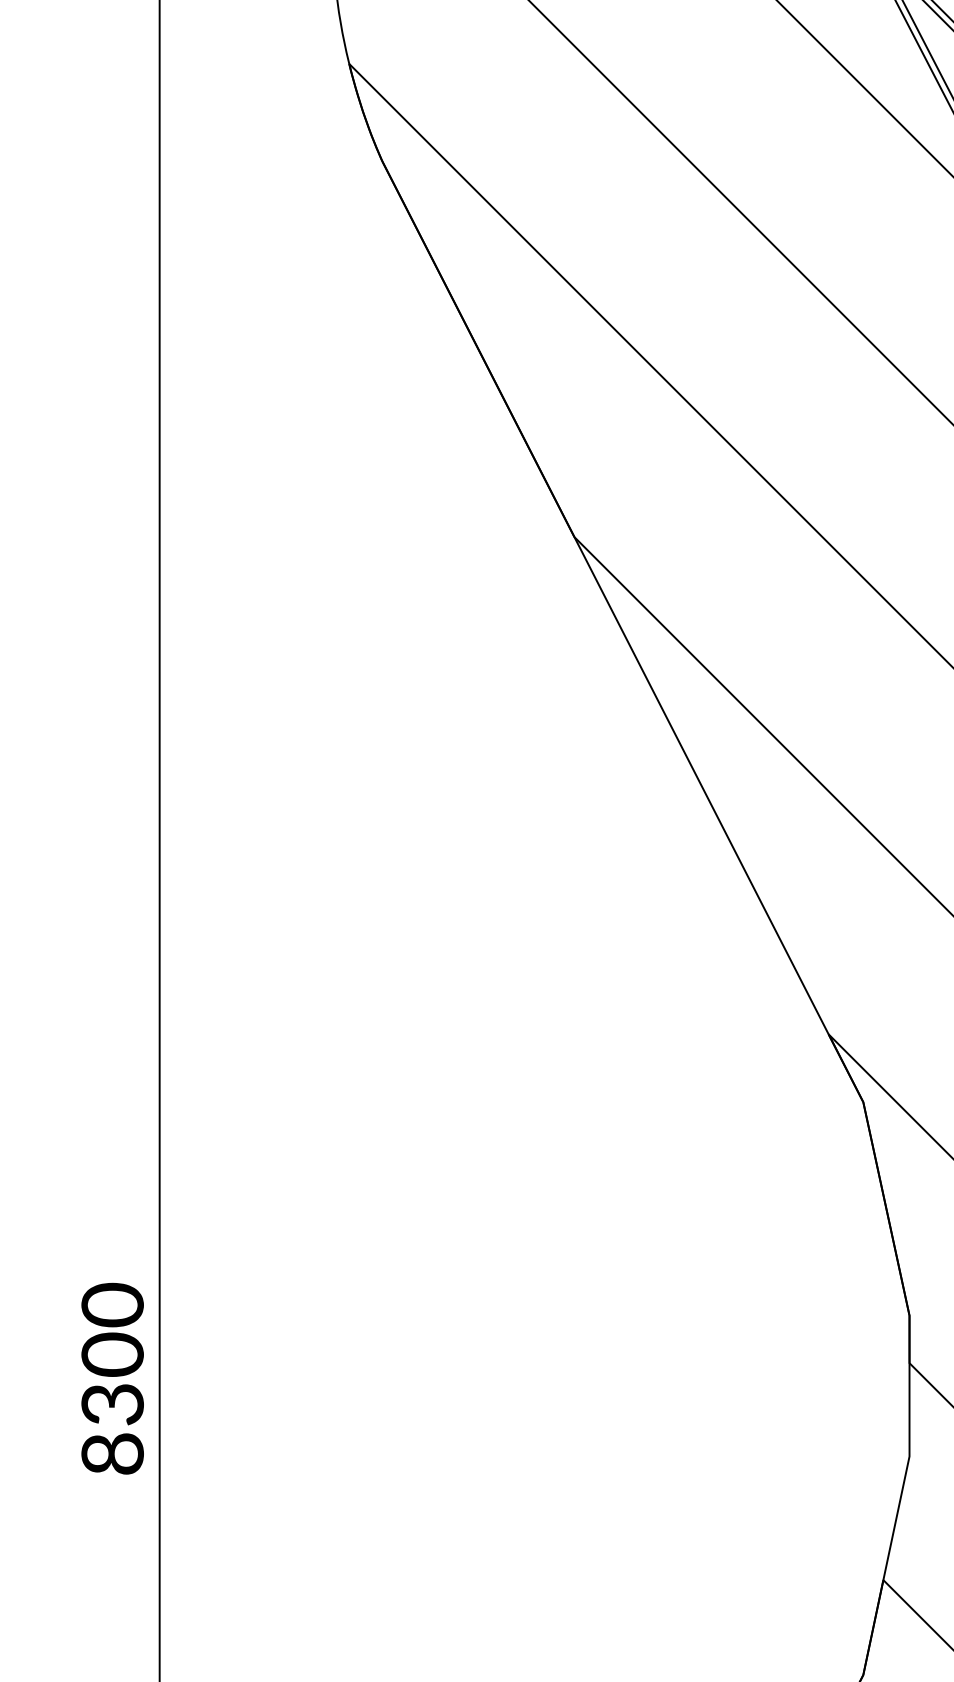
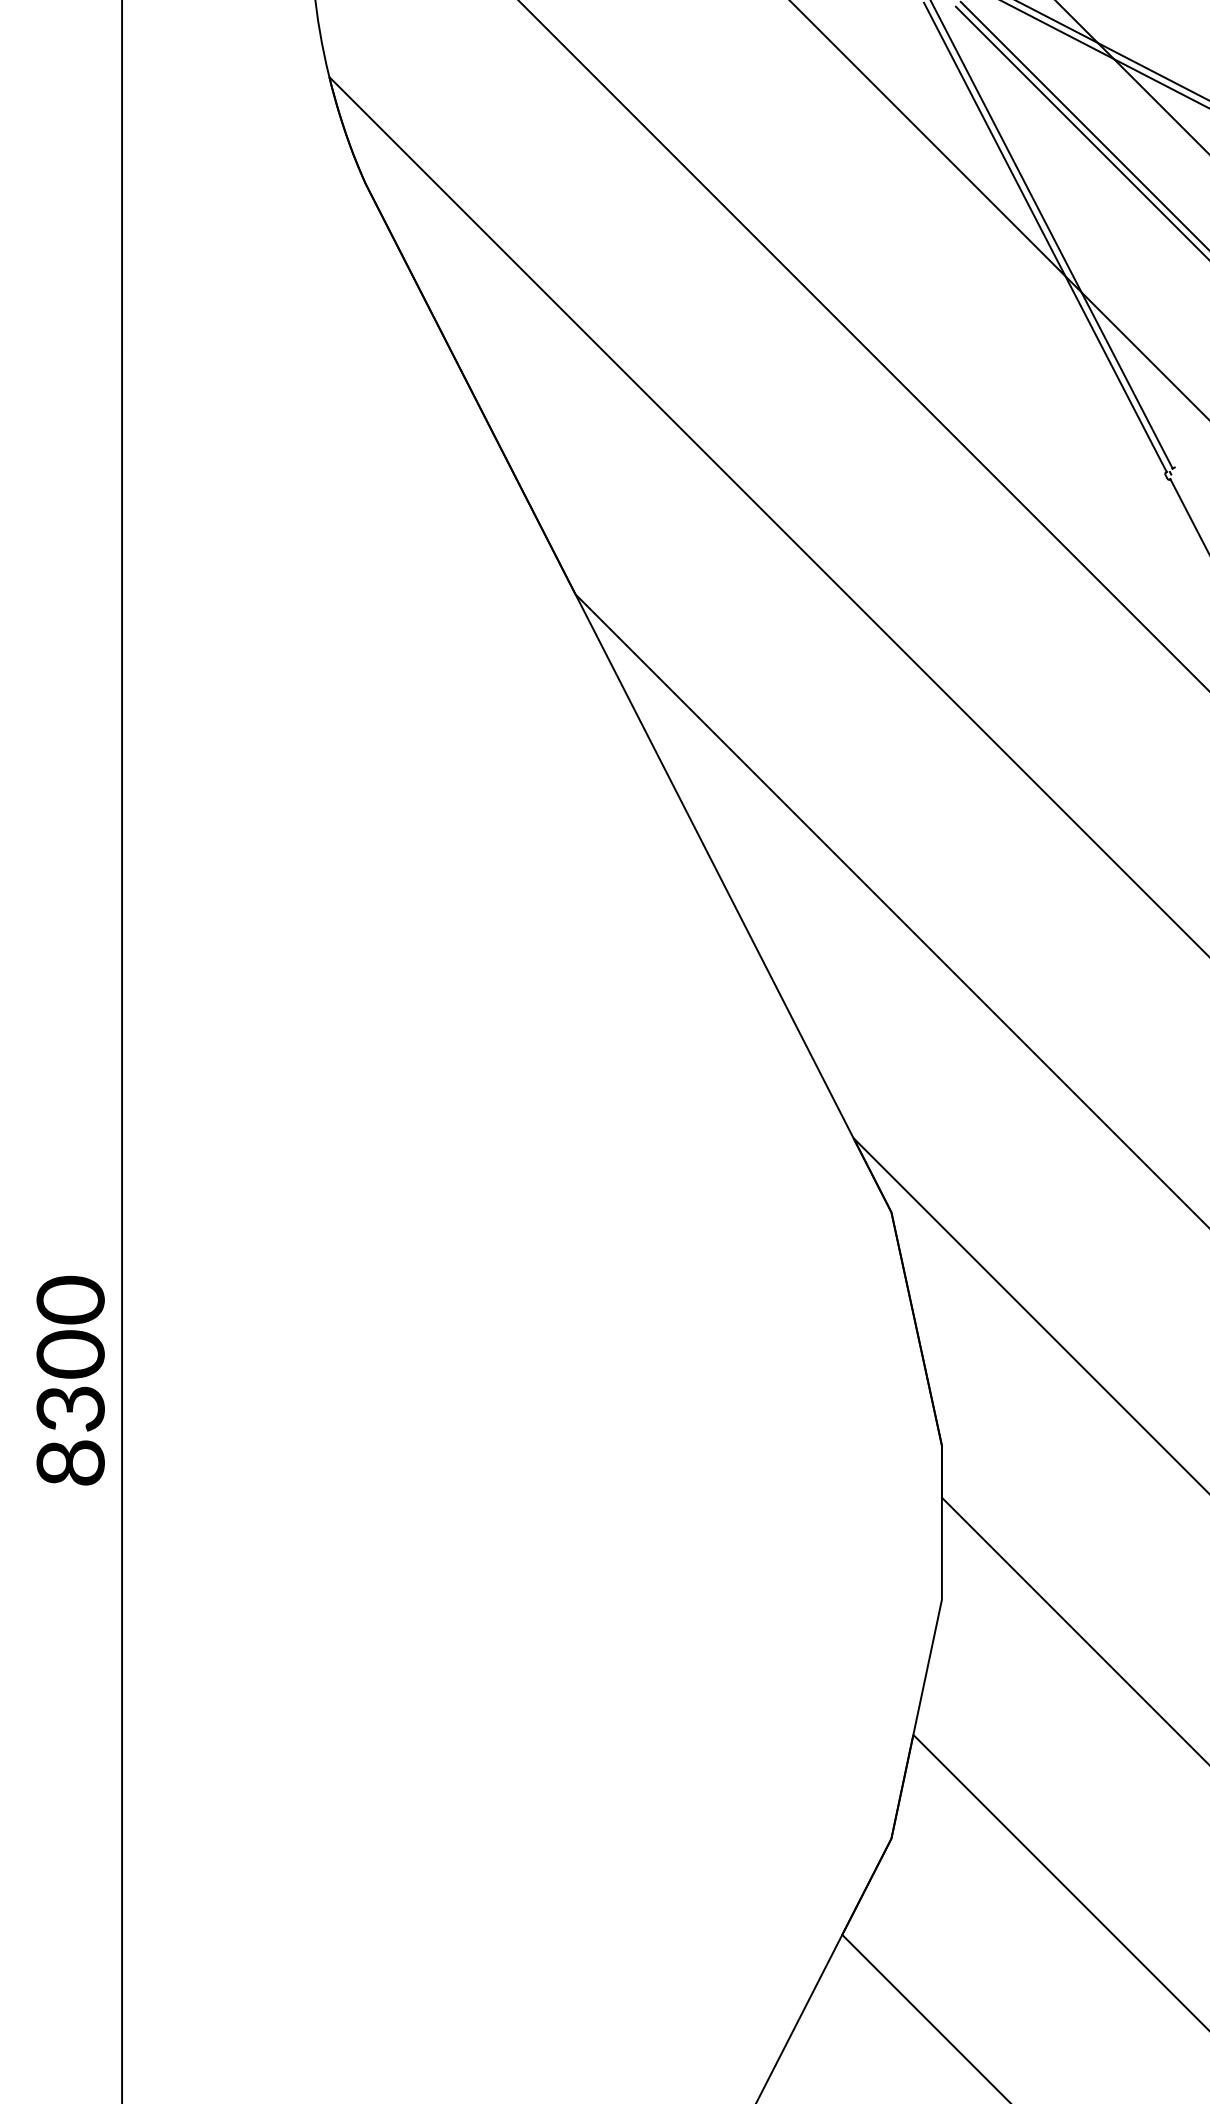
text: (112, 1378) -> (70, 1380), moved

